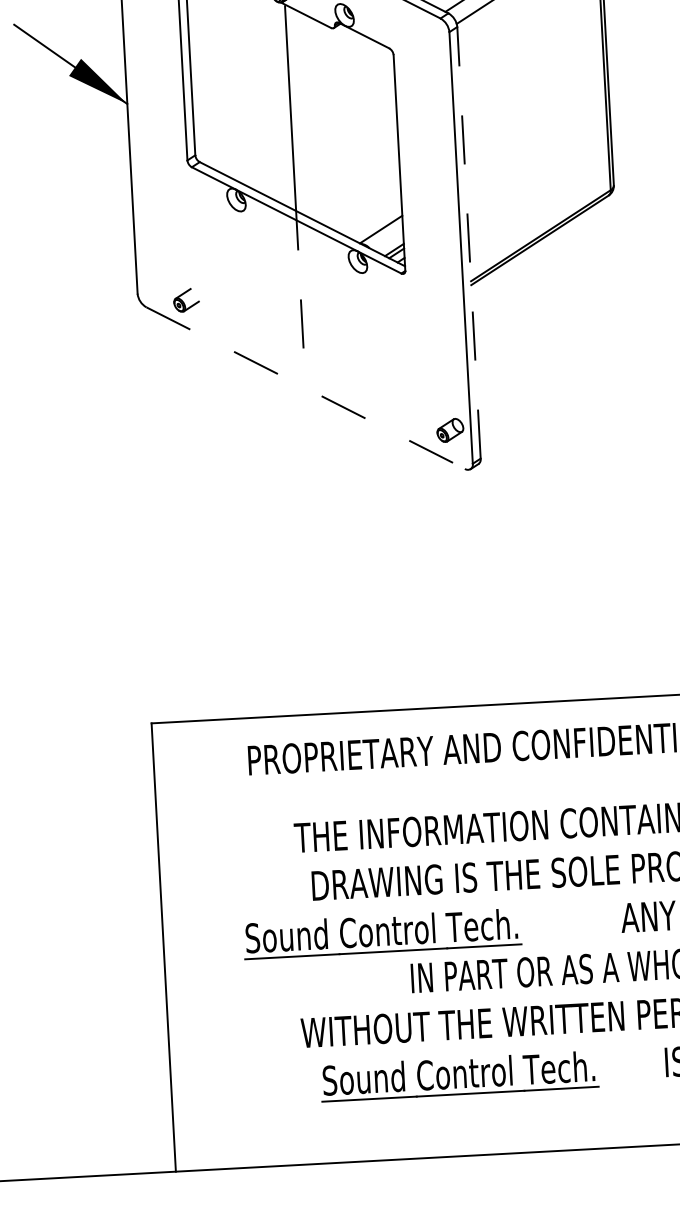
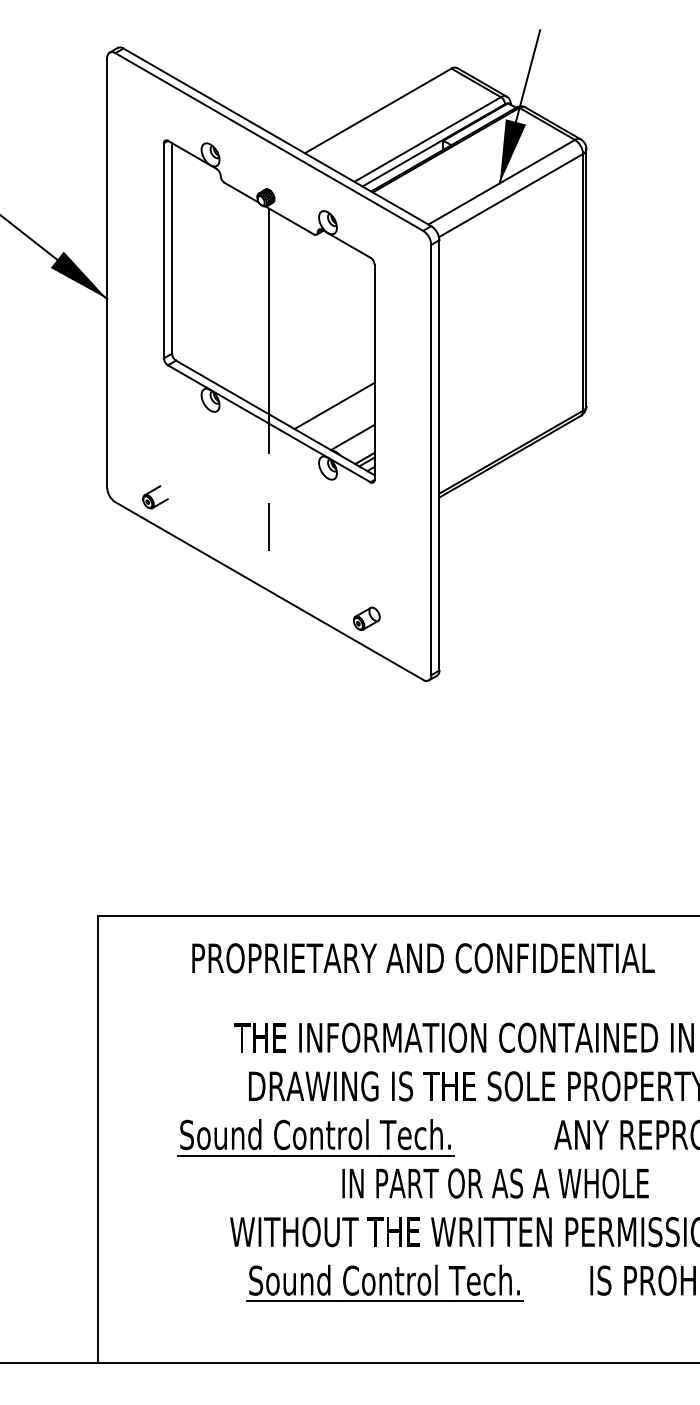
line: (361, 198) -> (334, 405), added
line: (469, 241) -> (439, 454), dashed -> solid
line: (305, 388) -> (269, 591), dashed -> solid
part: (450, 430) -> (366, 618), moved

